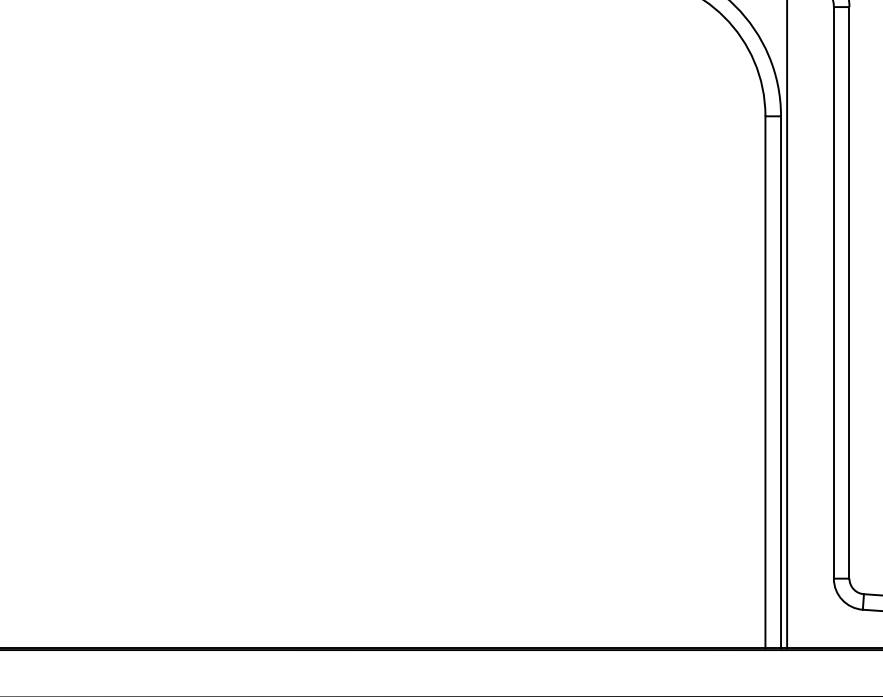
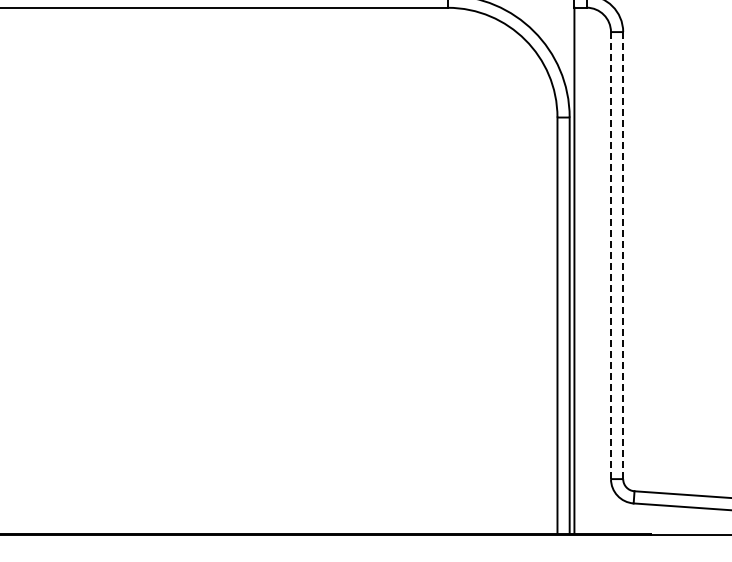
line: (834, 292) -> (611, 255), solid -> dashed
line: (849, 292) -> (623, 255), solid -> dashed

